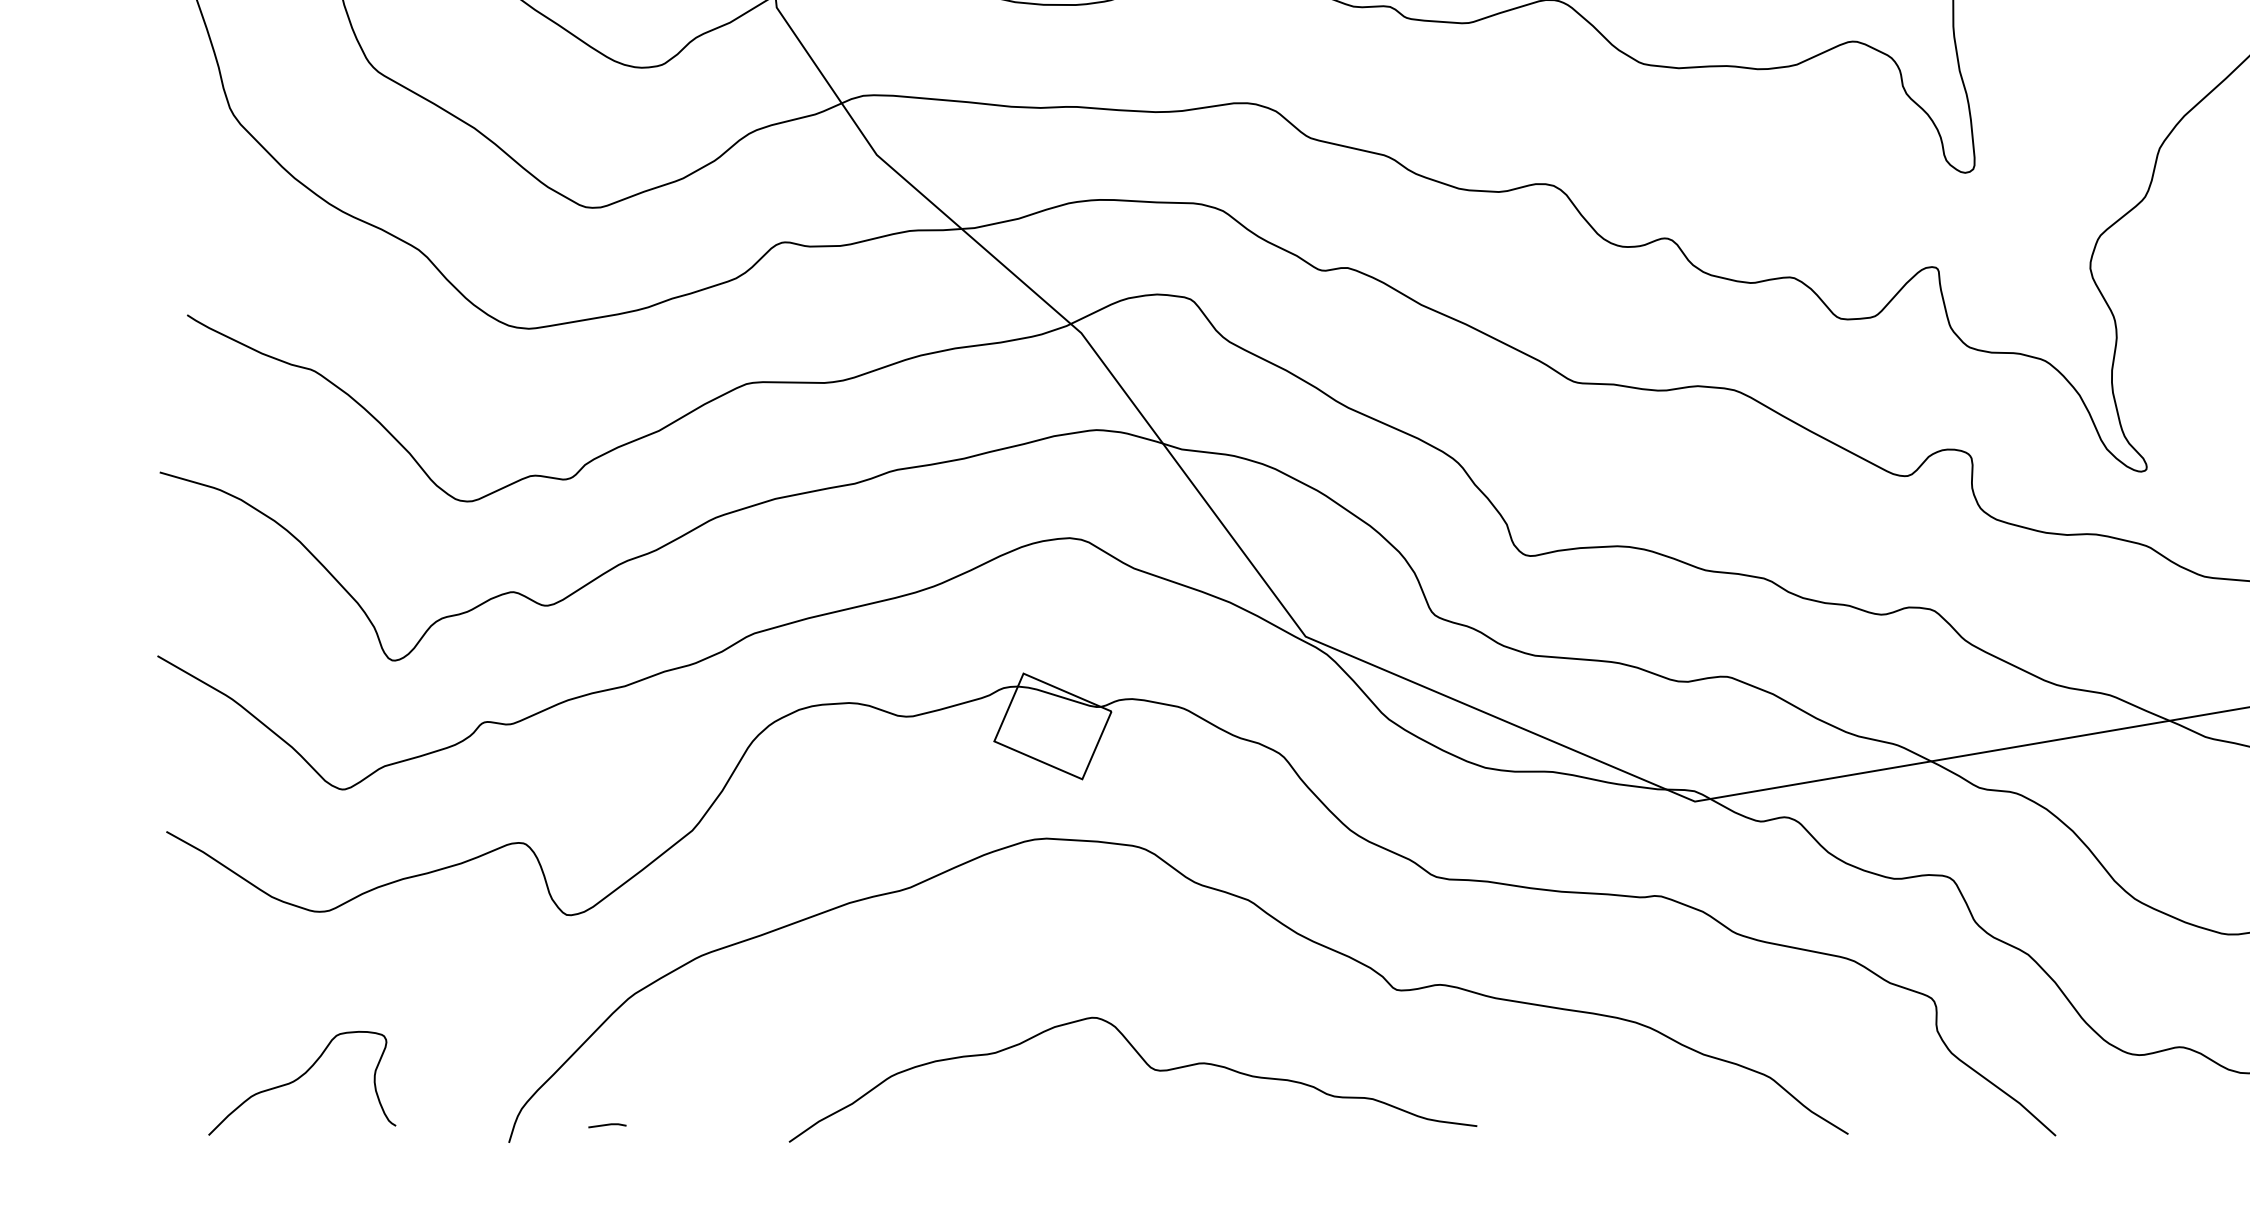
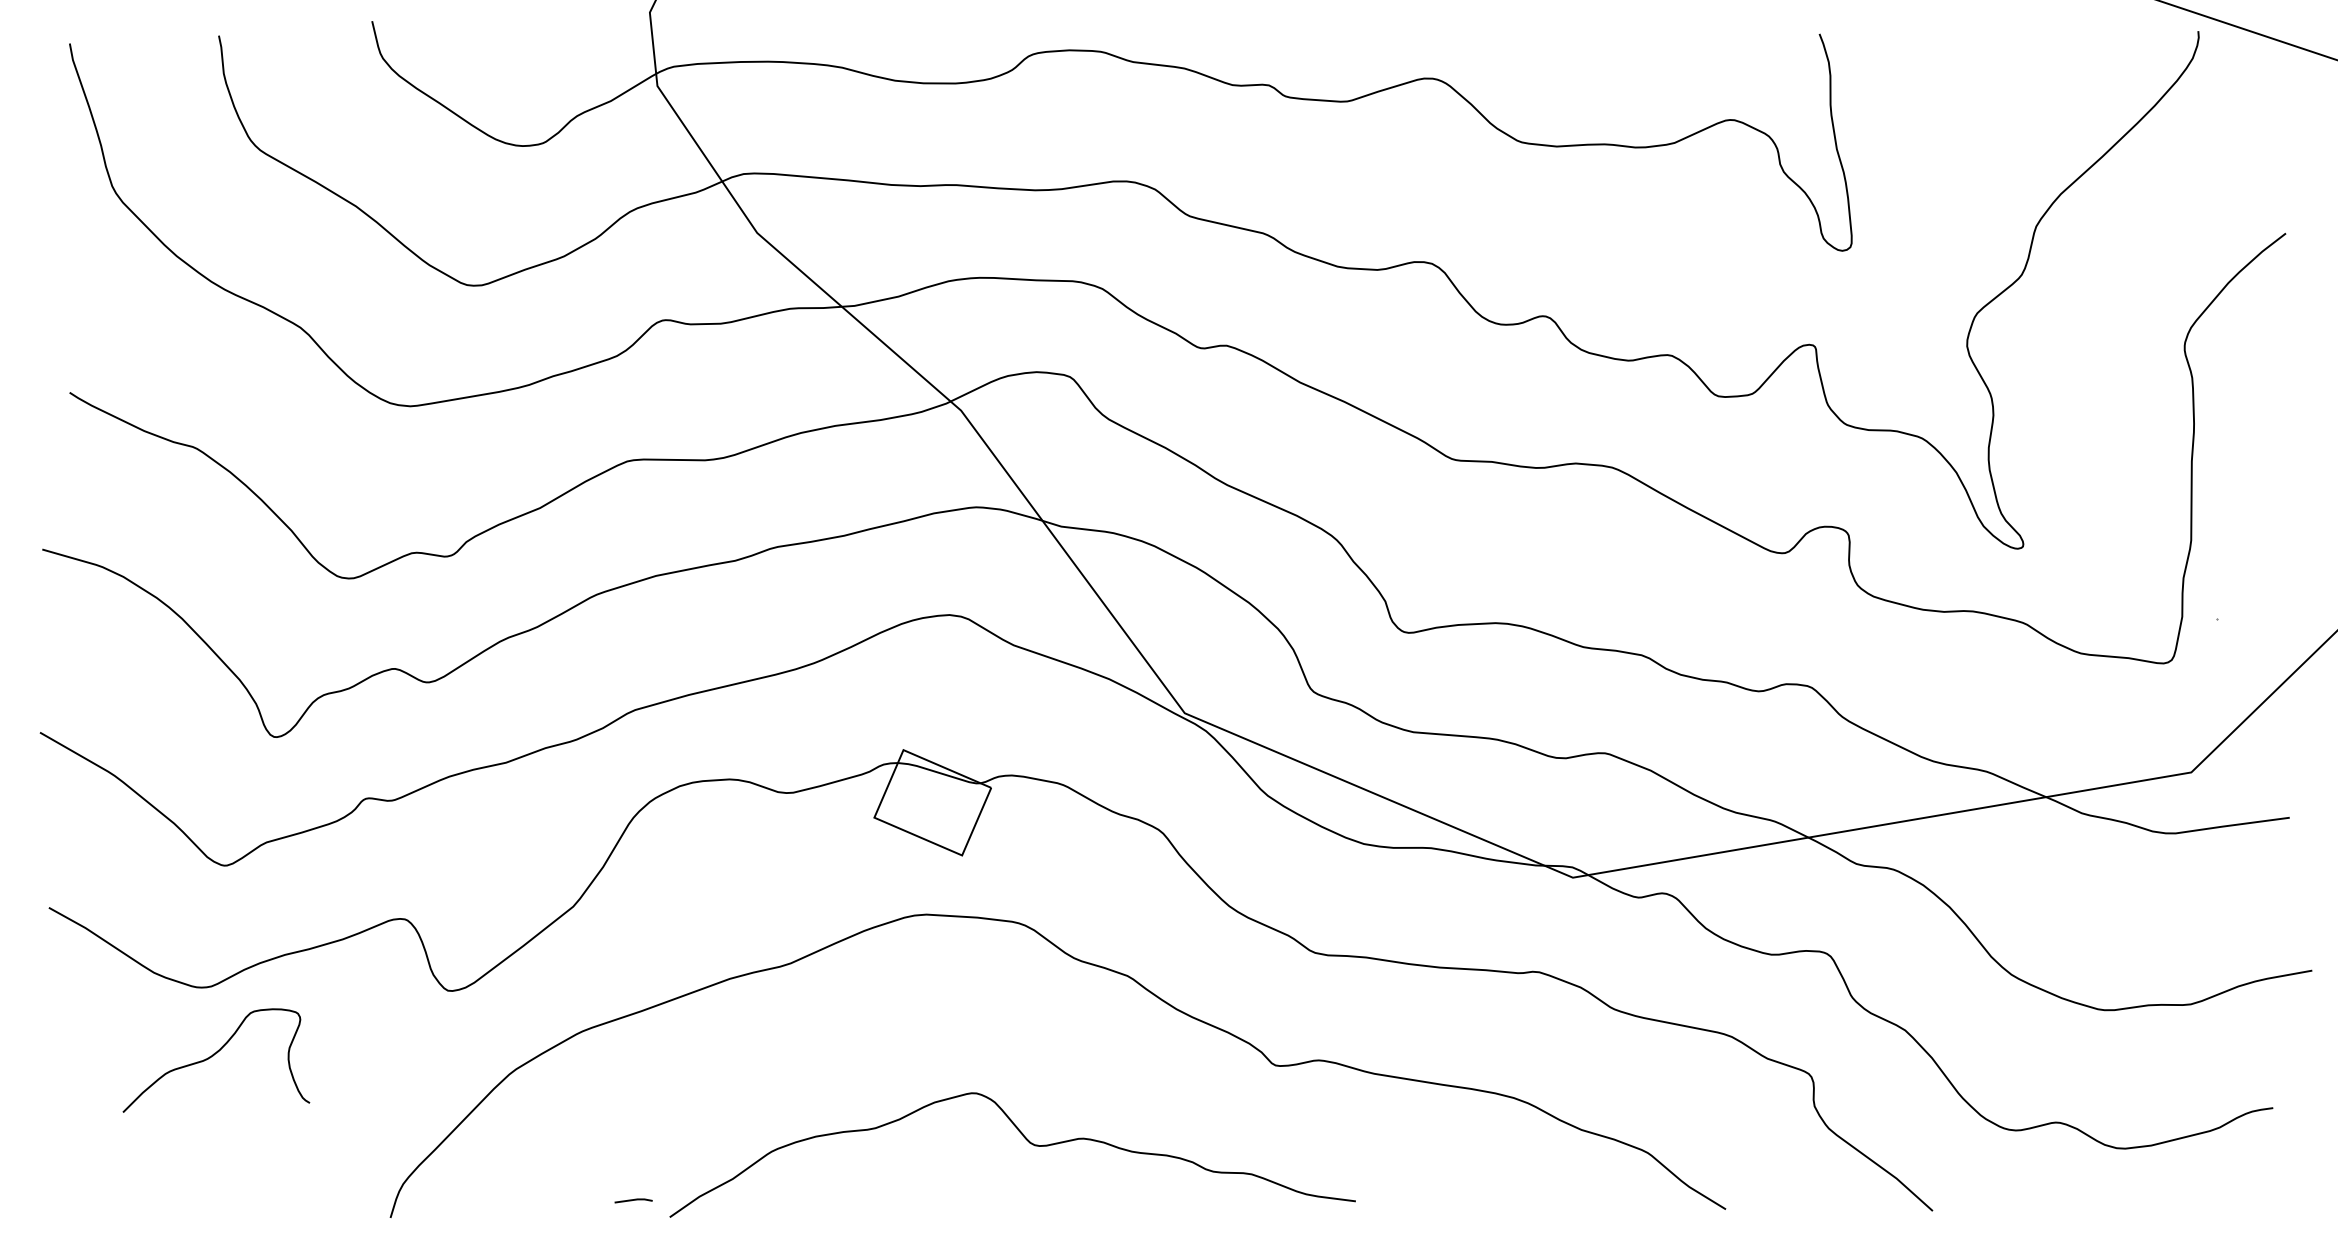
curve: (299, 1079) -> (213, 1056), moved
line: (607, 1125) -> (633, 1200), moved

